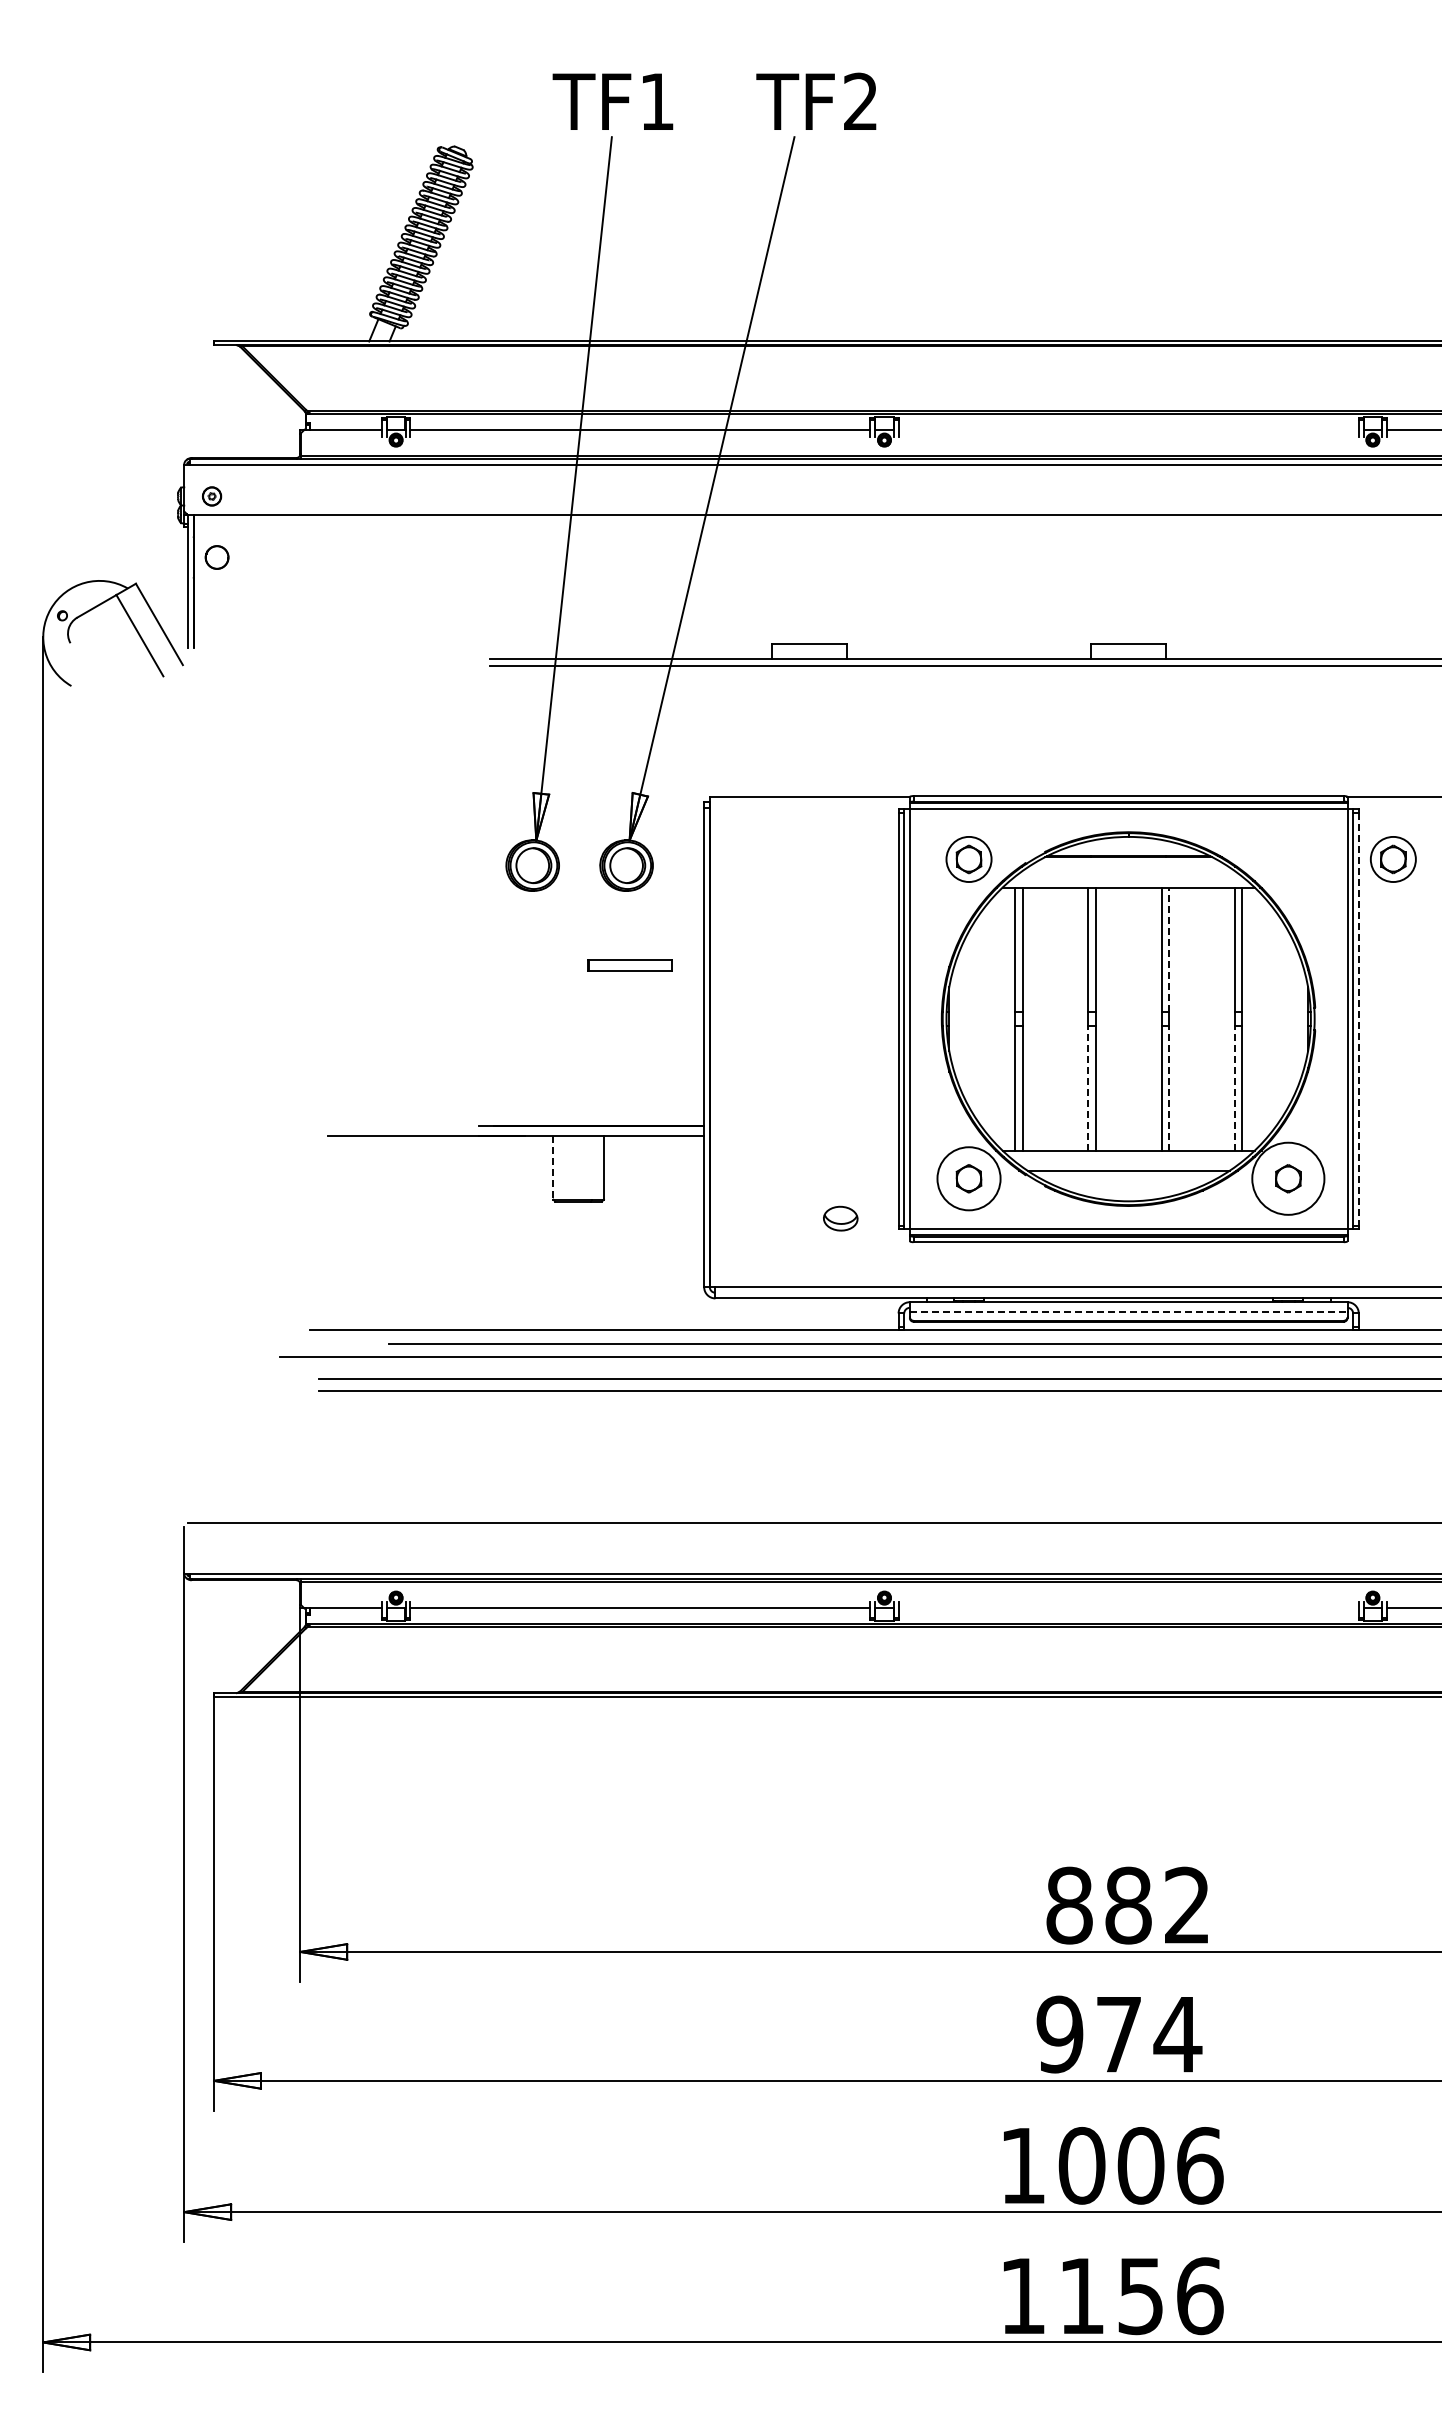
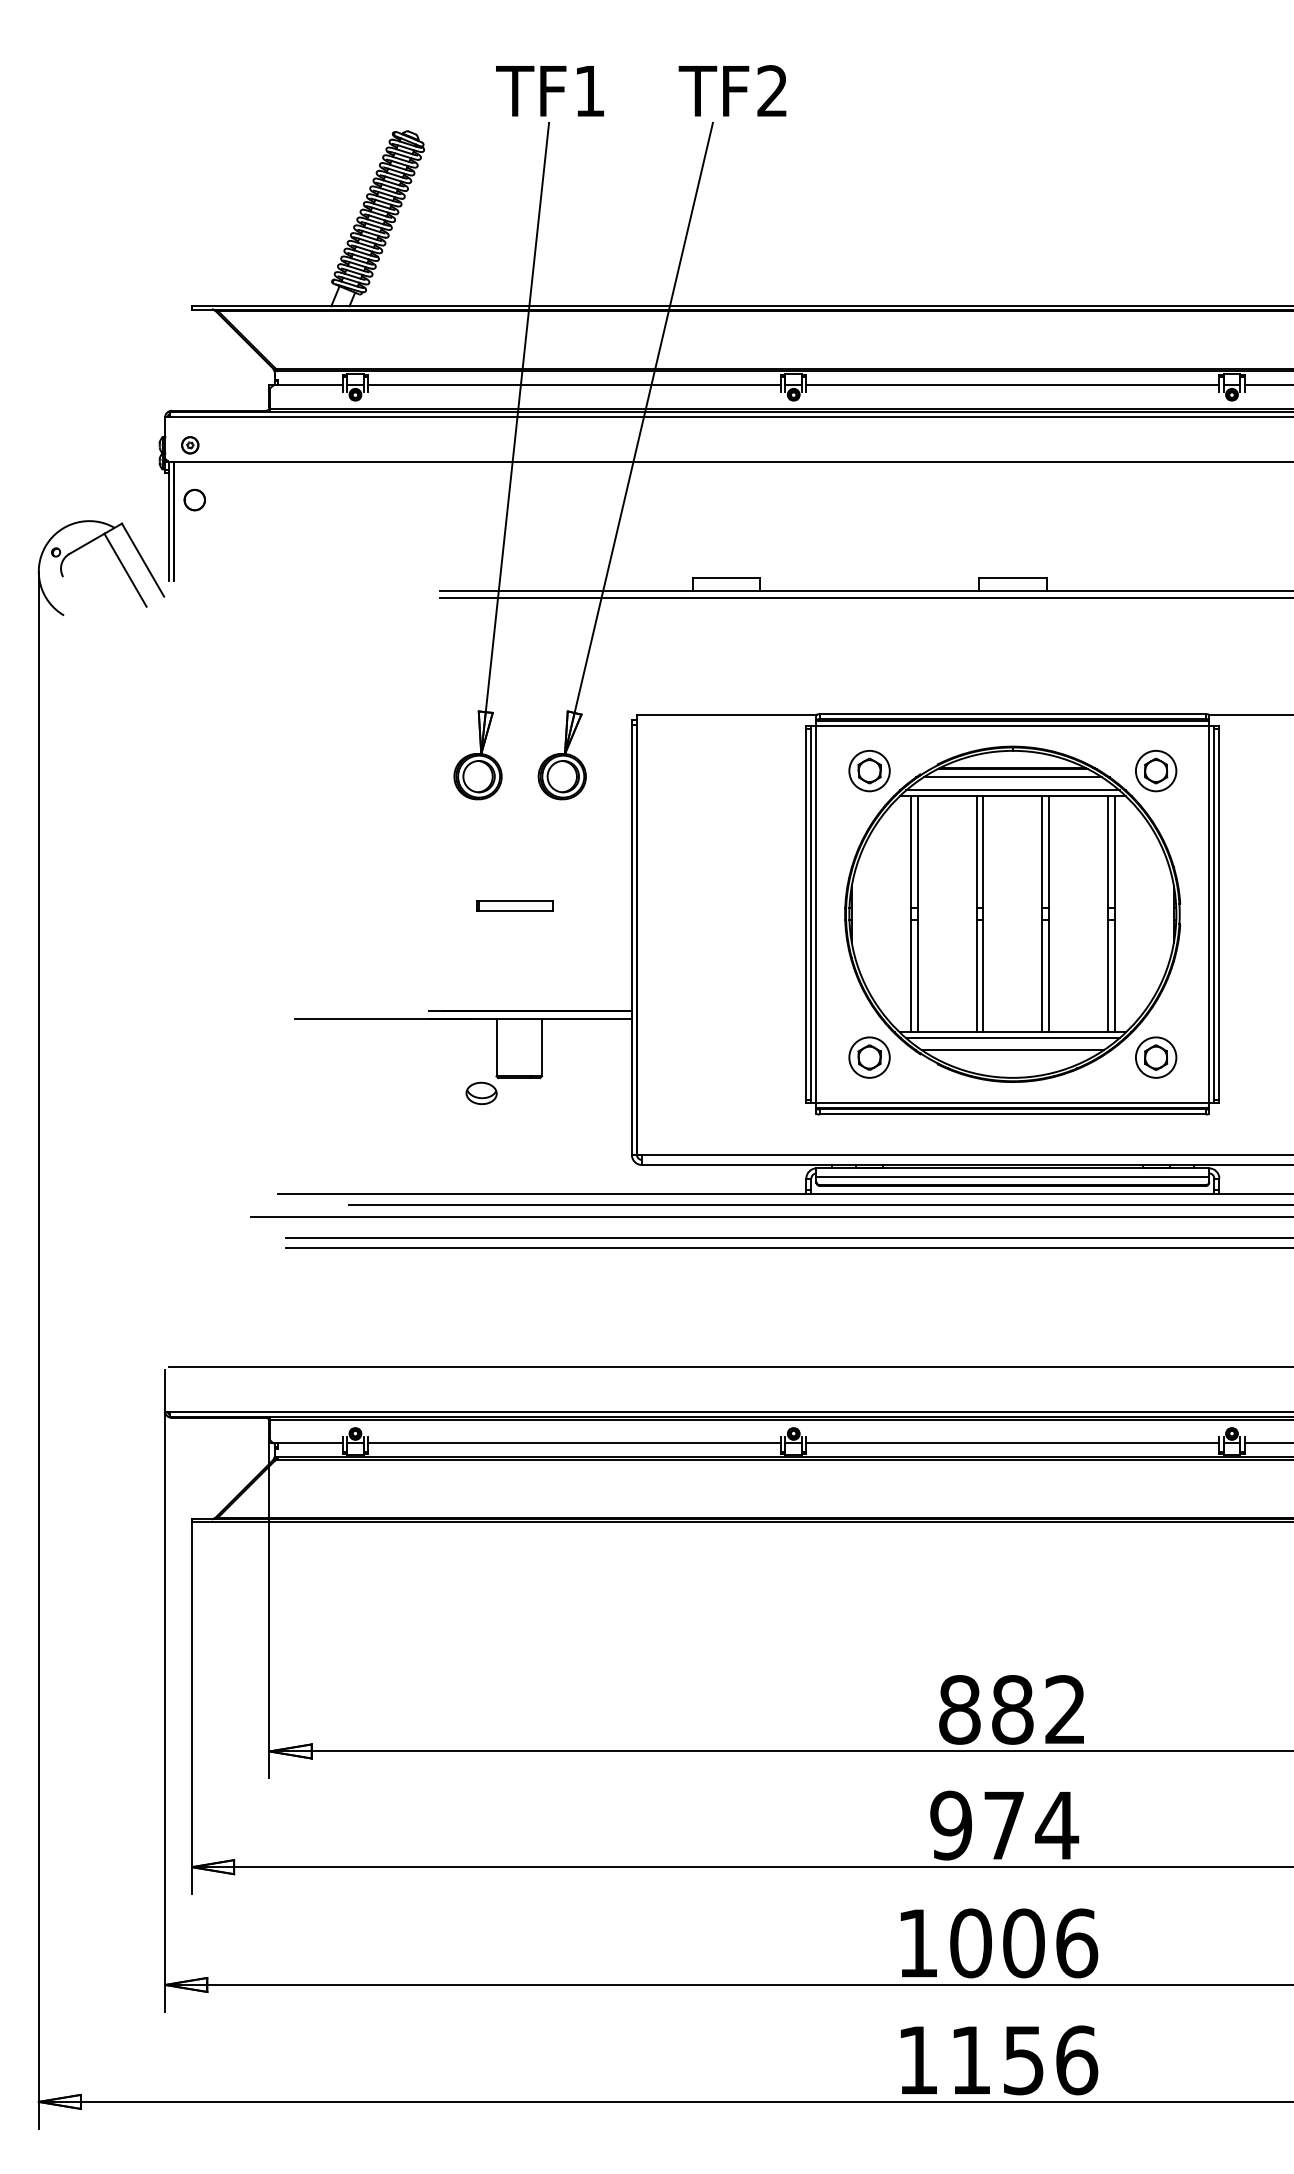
line: (1128, 429) -> (1012, 385), added
part: (1393, 859) -> (1156, 771), moved
line: (1128, 866) -> (1012, 777), added
line: (1128, 881) -> (1012, 790), added
line: (1169, 949) -> (1049, 851), dashed -> solid
part: (629, 965) -> (514, 906), moved
line: (1358, 1019) -> (1219, 914), dashed -> solid
line: (1088, 1087) -> (976, 975), dashed -> solid
line: (1169, 1087) -> (1049, 975), dashed -> solid
line: (1234, 1087) -> (1107, 975), dashed -> solid
line: (1128, 1157) -> (1012, 1038), added
line: (553, 1167) -> (496, 1047), dashed -> solid
circle: (968, 1178) -> (869, 1057), size x0.71
circle: (1287, 1178) -> (1155, 1057), size x0.62
part: (840, 1218) -> (481, 1093), moved
line: (1128, 1311) -> (1012, 1176), dashed -> solid
line: (1128, 1608) -> (1012, 1443), added

